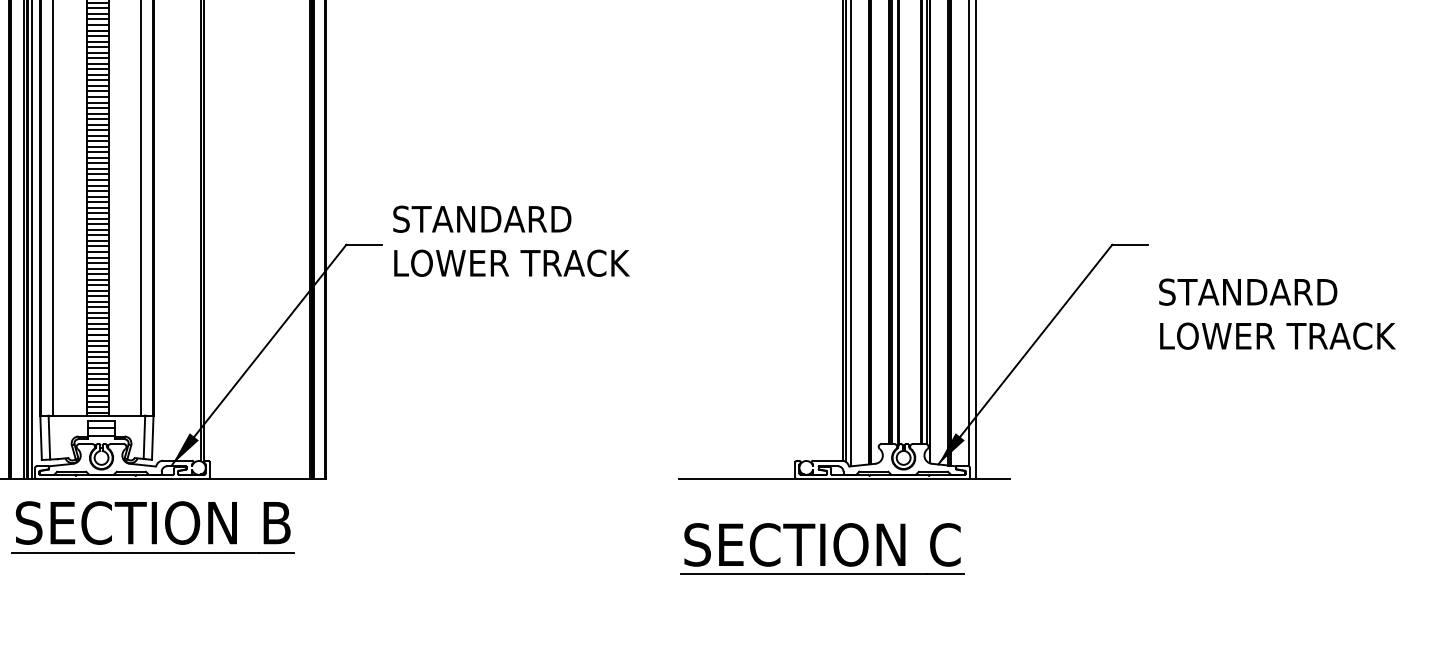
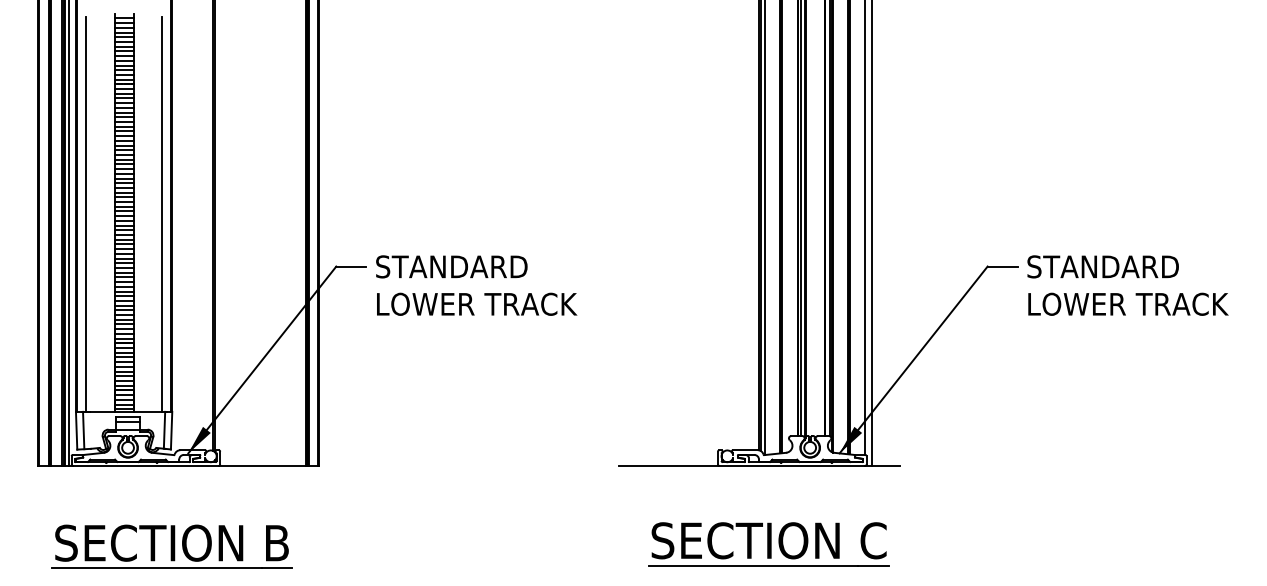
text: (511, 241) -> (476, 285), moved
text: (1276, 314) -> (1127, 285), moved
part: (152, 526) -> (171, 546), moved
part: (821, 549) -> (768, 544), moved

